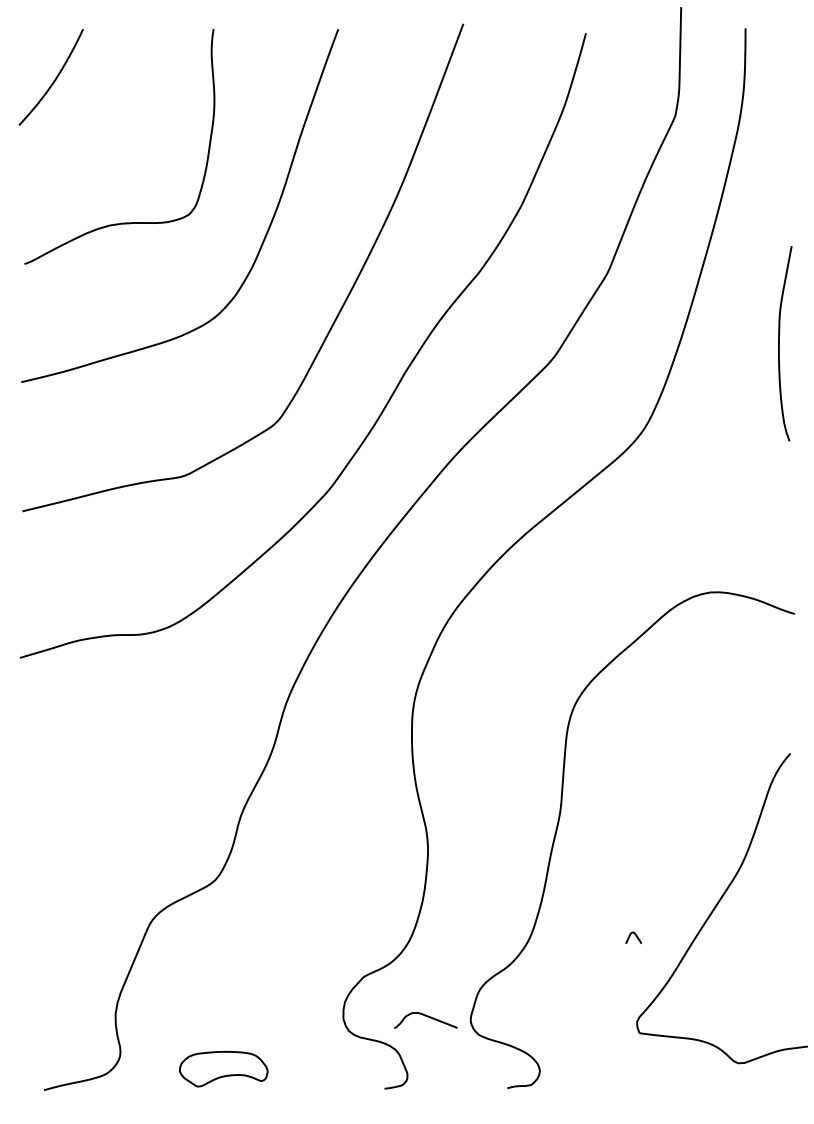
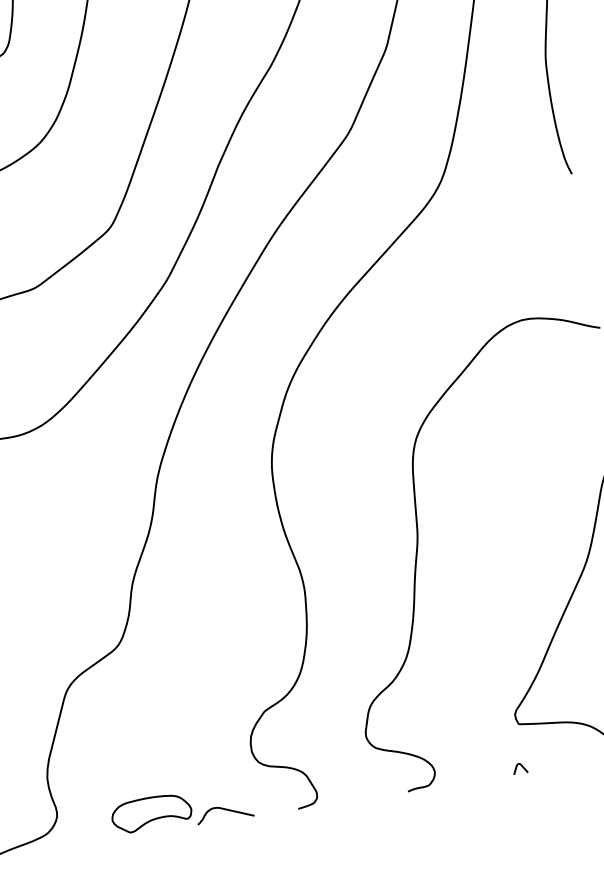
curve: (635, 936) -> (521, 767), moved
curve: (427, 1017) -> (226, 810), moved

